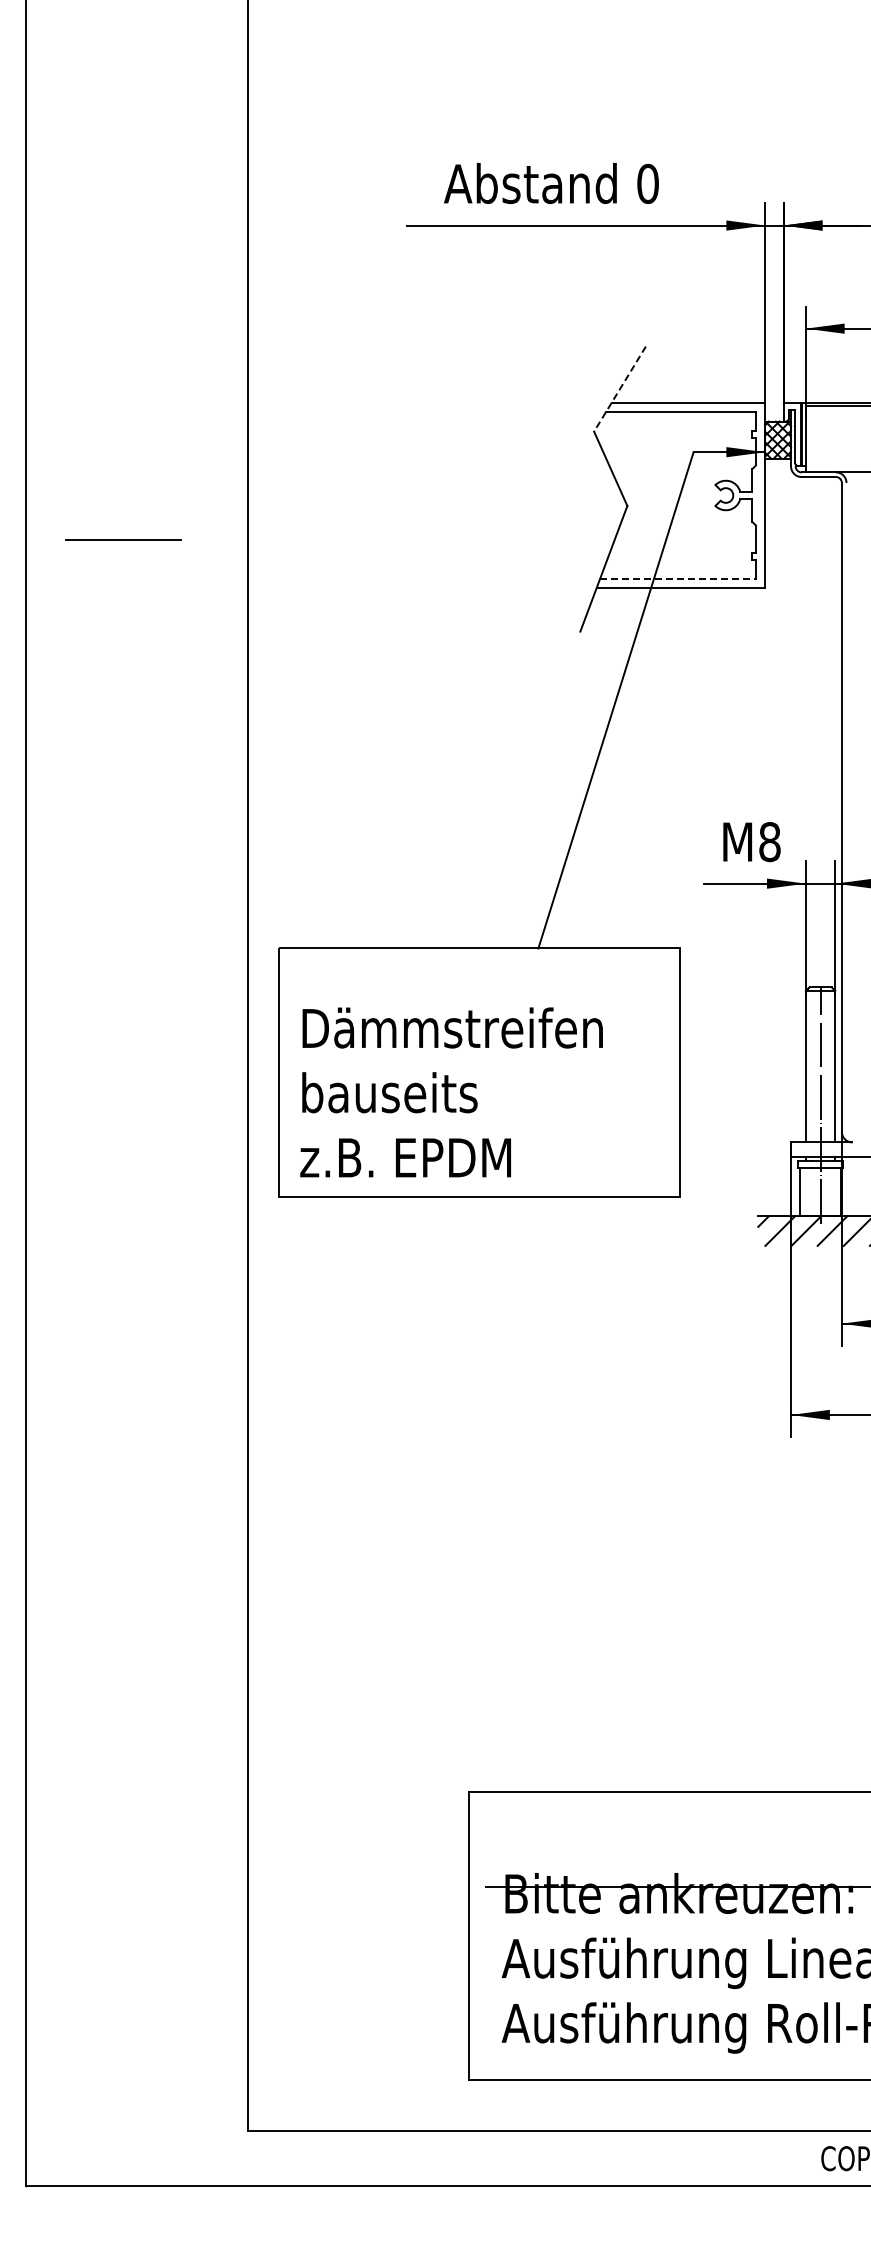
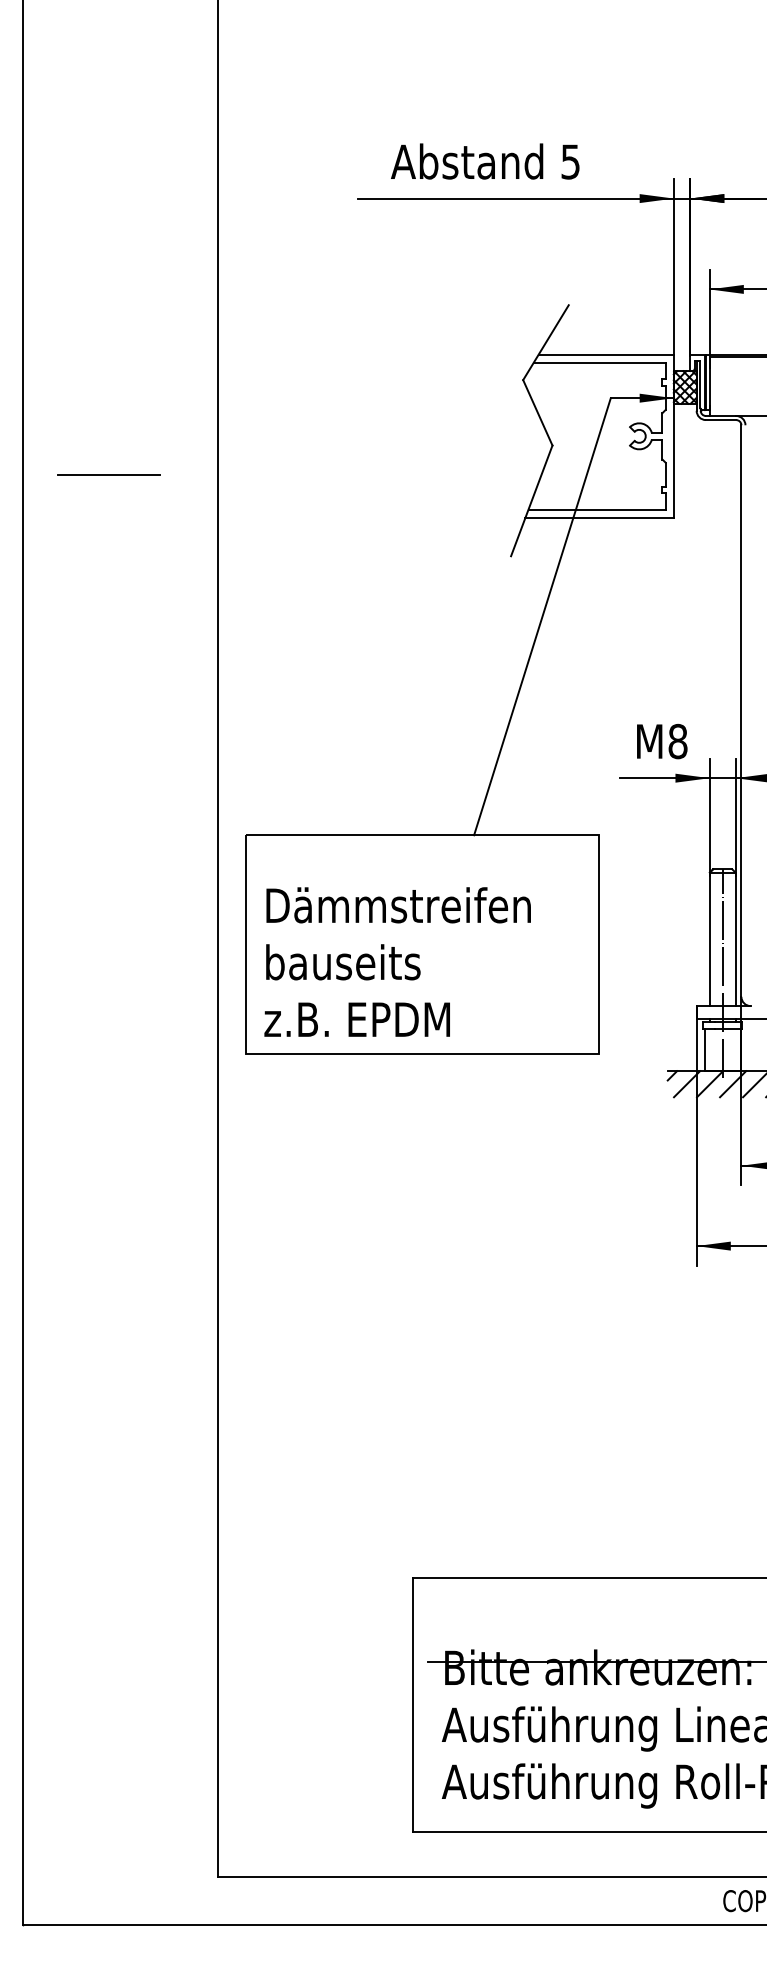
text: (647, 183) -> (570, 161), 0 -> 5
line: (619, 389) -> (545, 342), dashed -> solid
line: (678, 578) -> (597, 509), dashed -> solid

